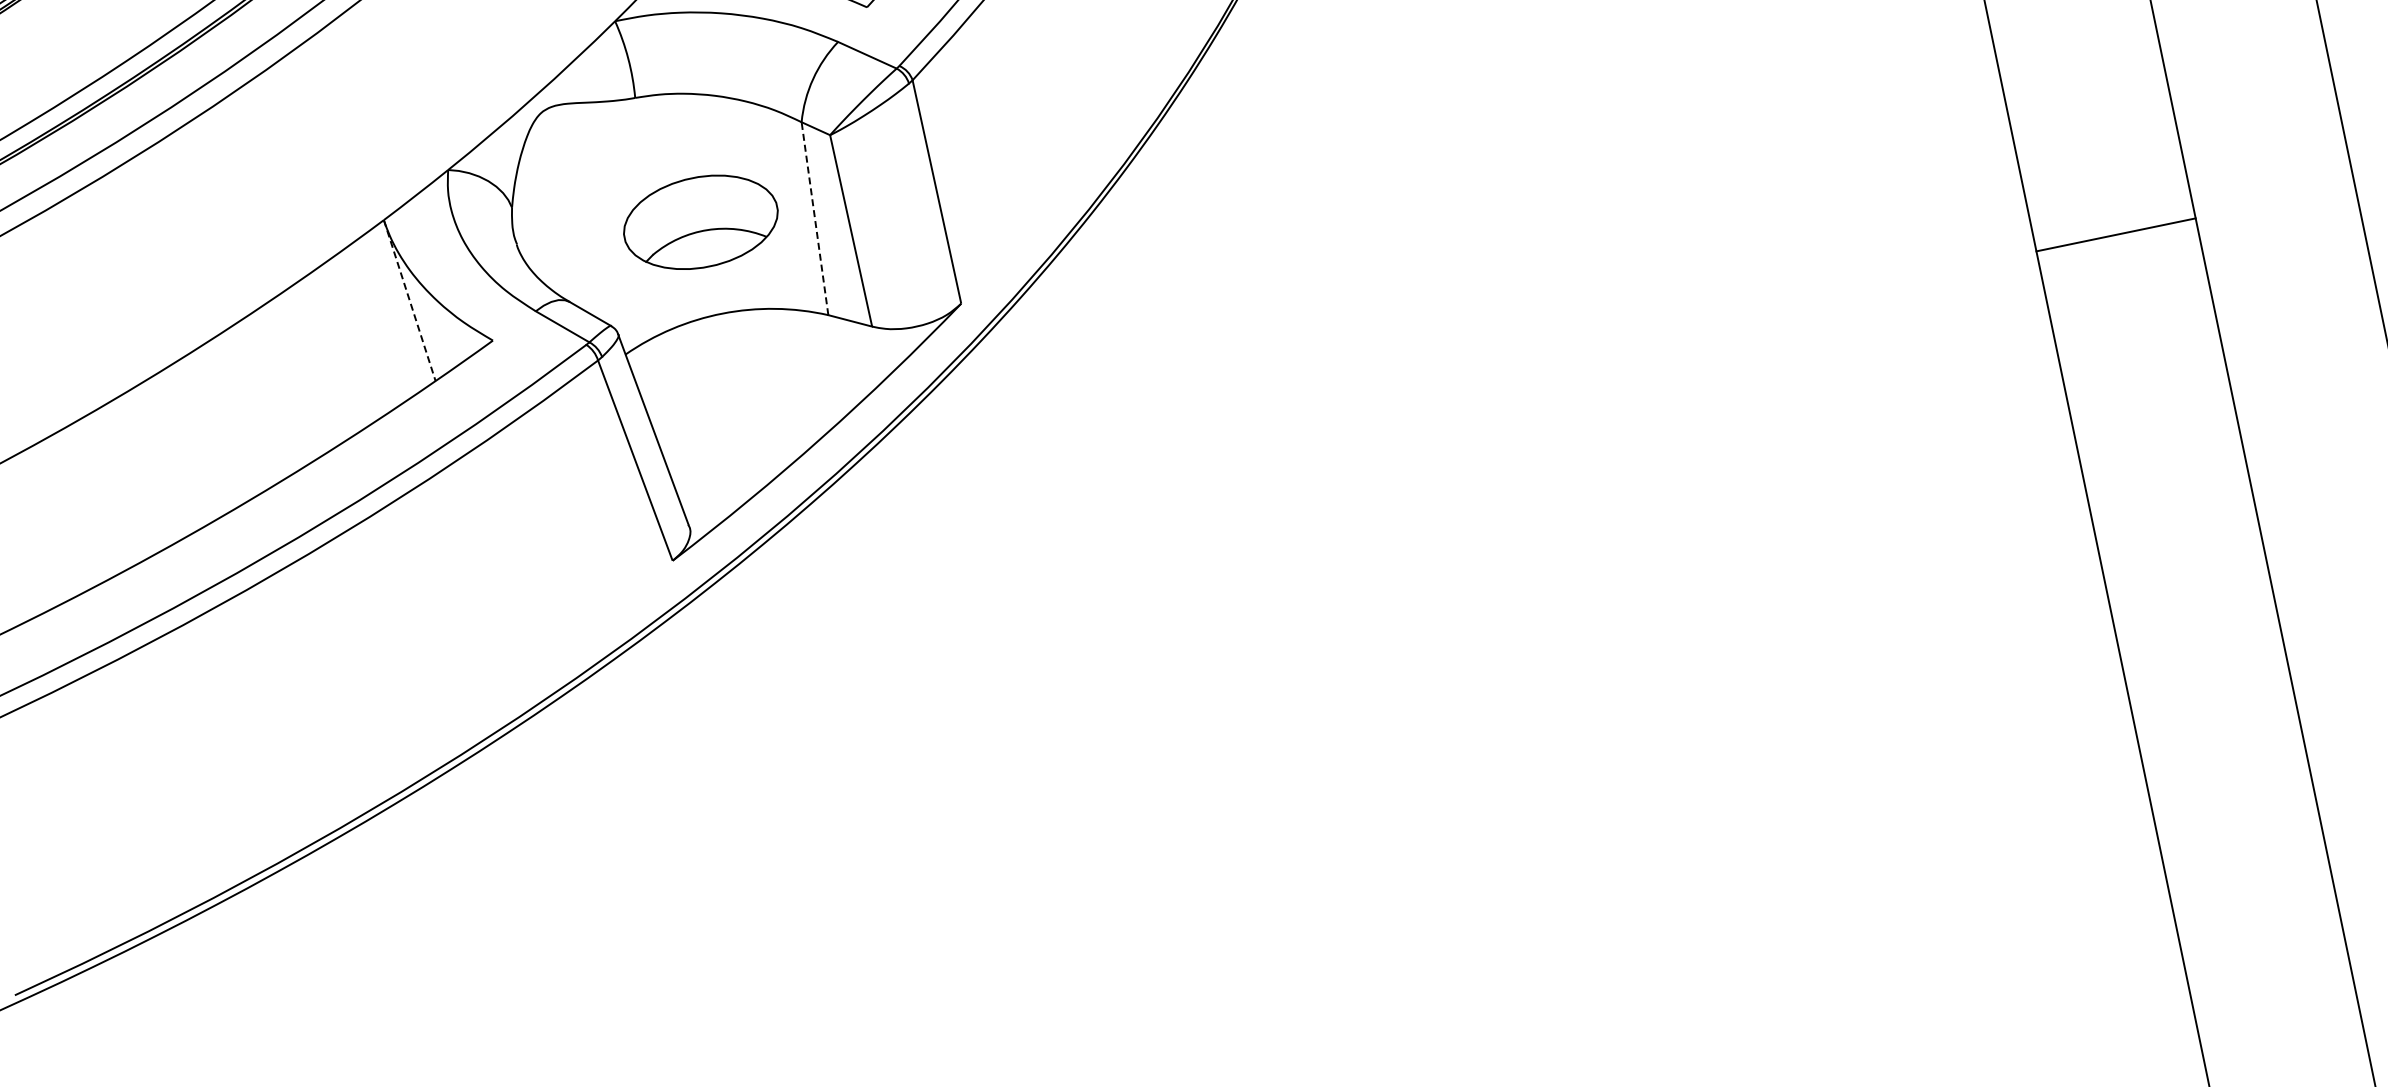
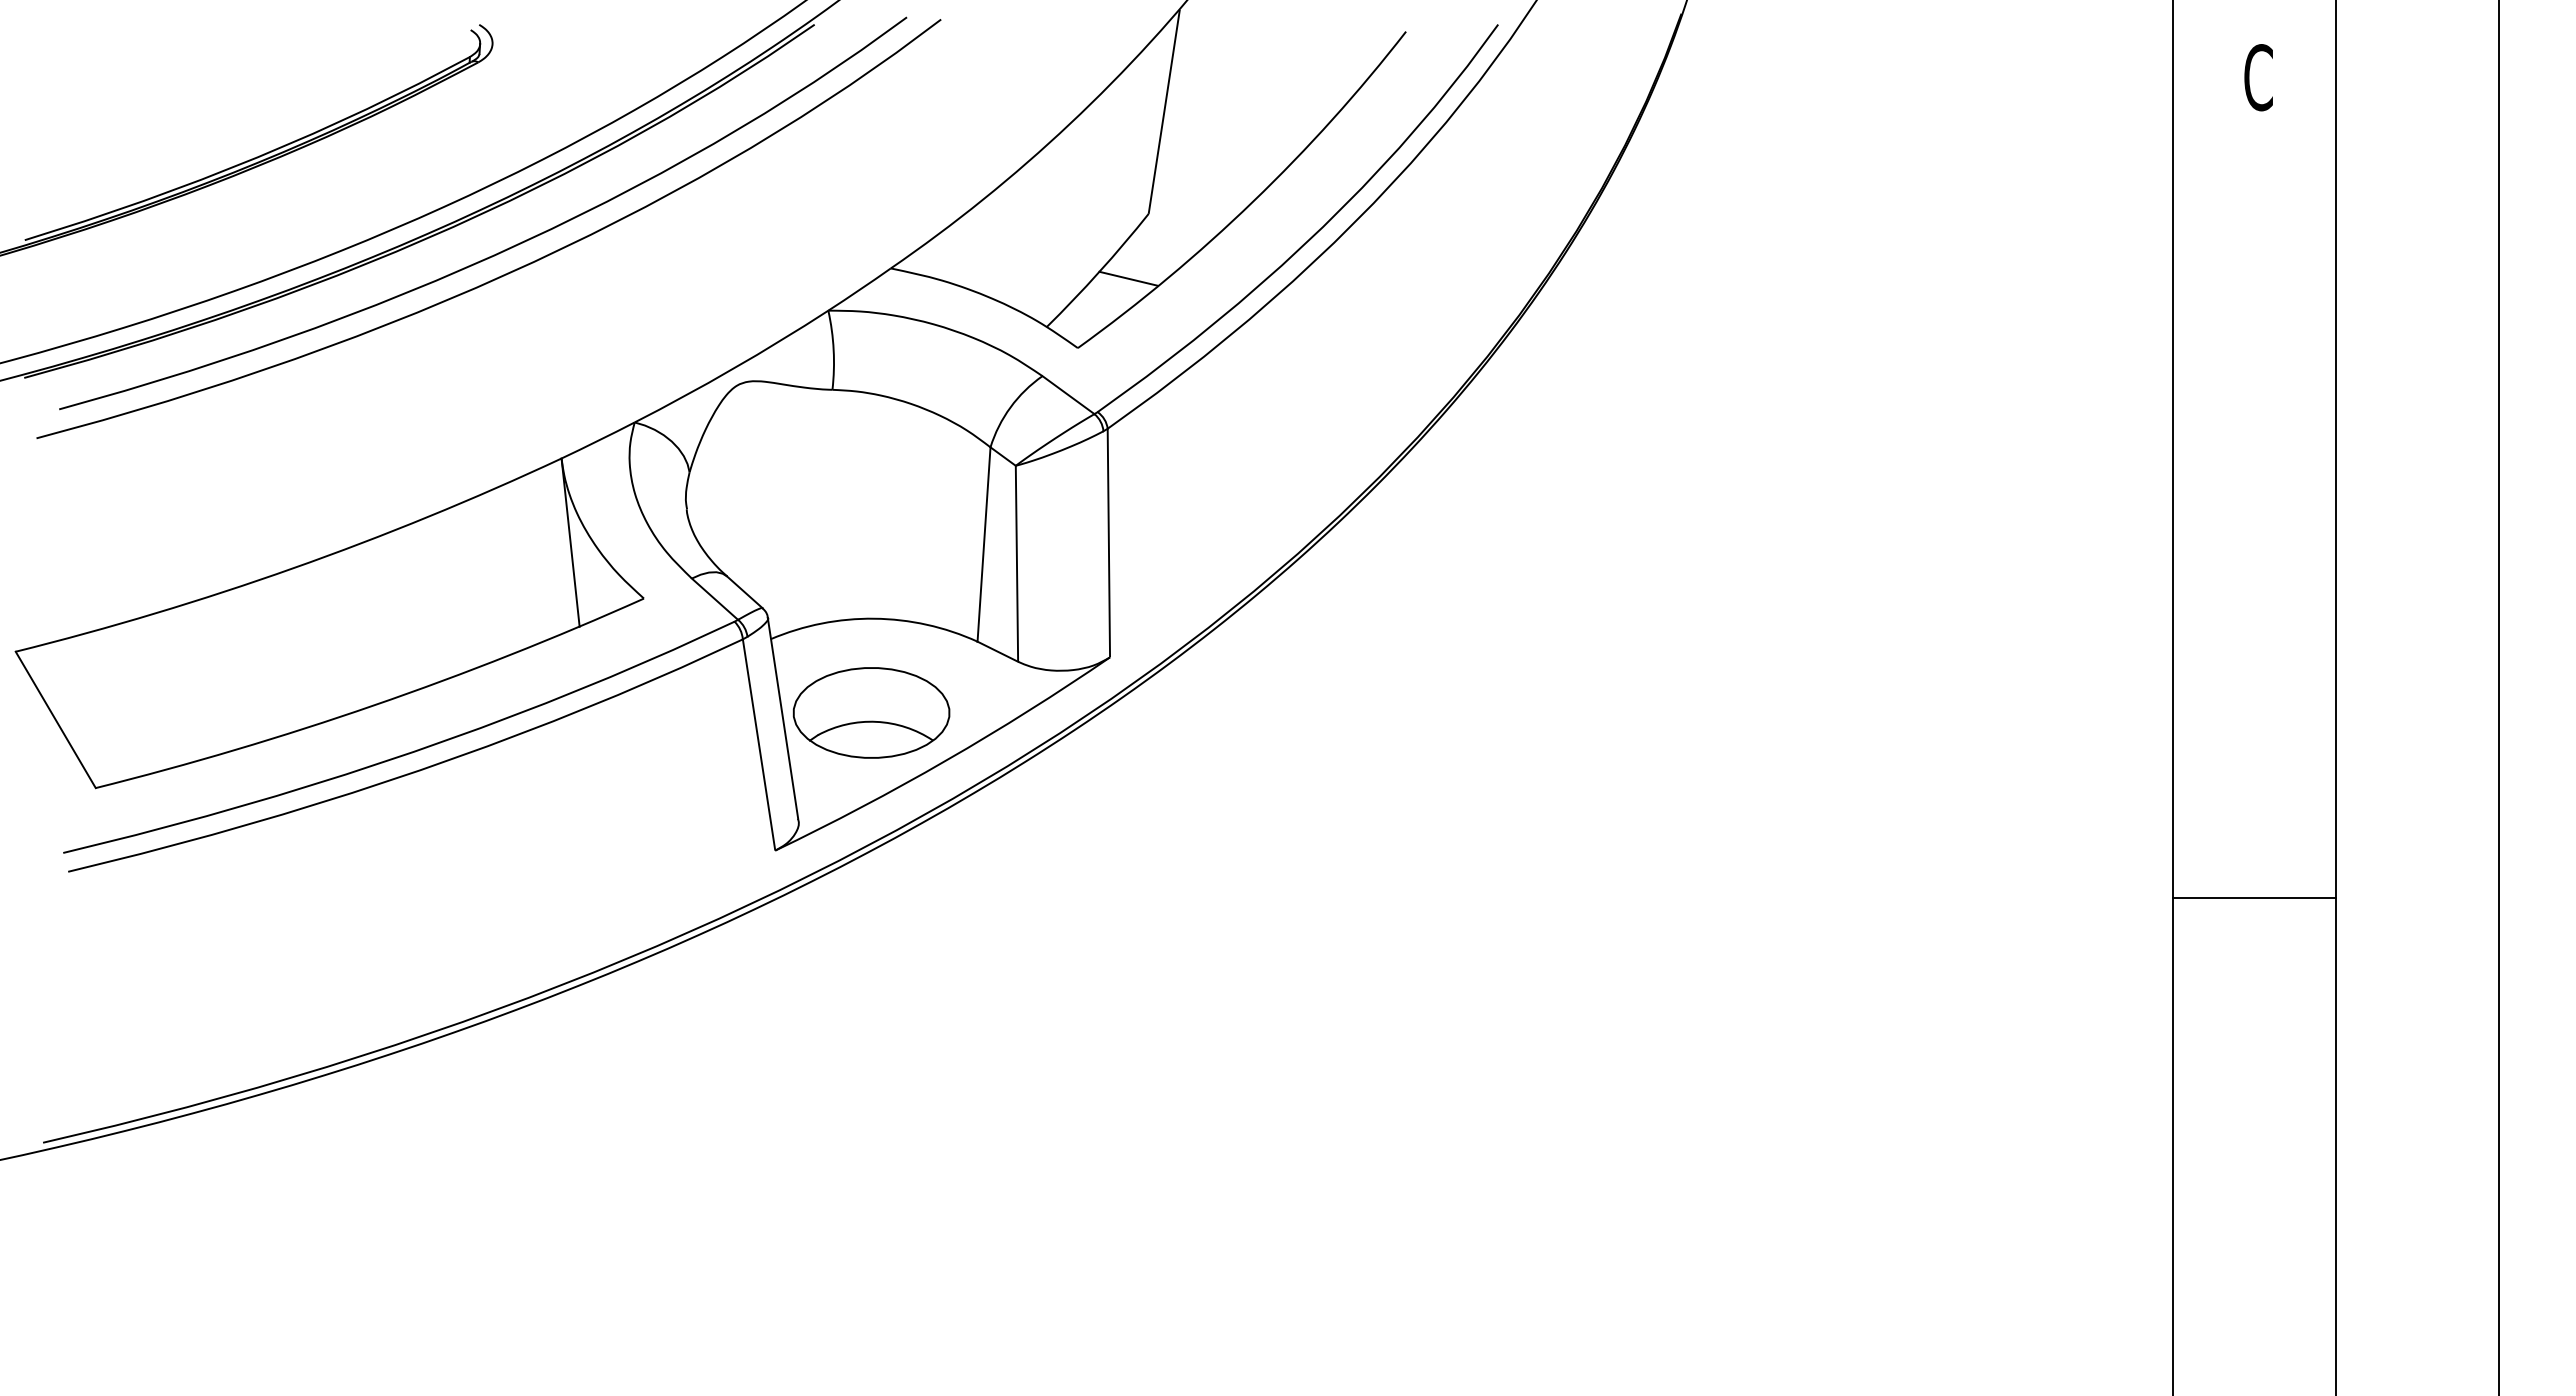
line: (815, 218) -> (984, 544), dashed -> solid
part: (700, 221) -> (871, 712), moved
line: (2115, 235) -> (2254, 898), moved
line: (409, 300) -> (570, 542), dashed -> solid

